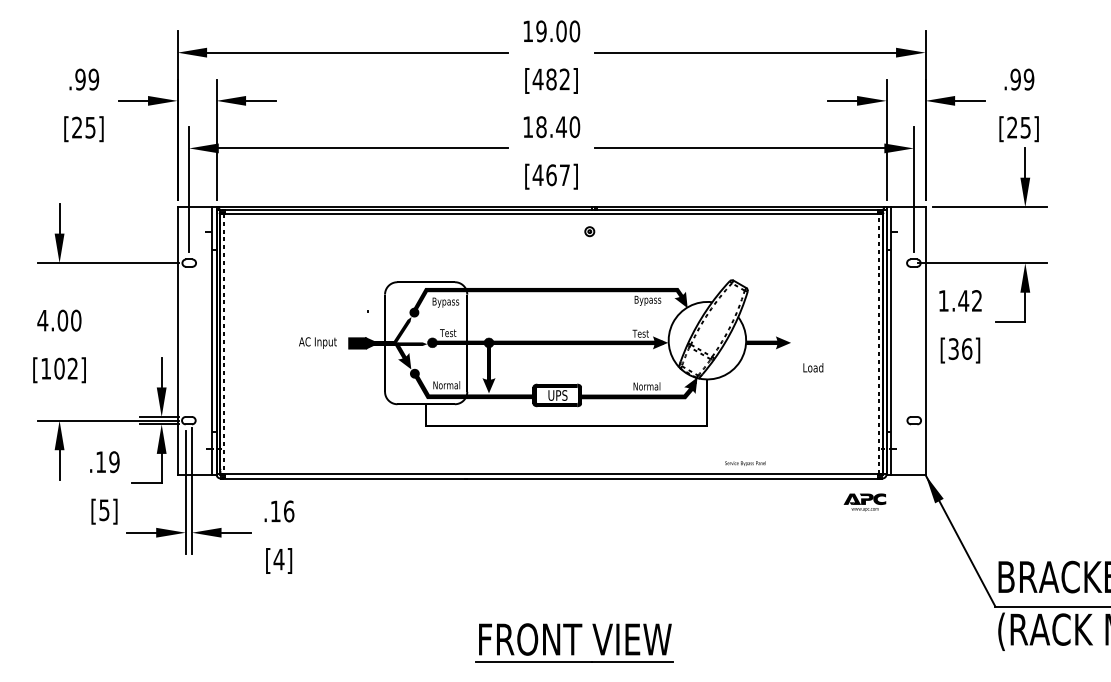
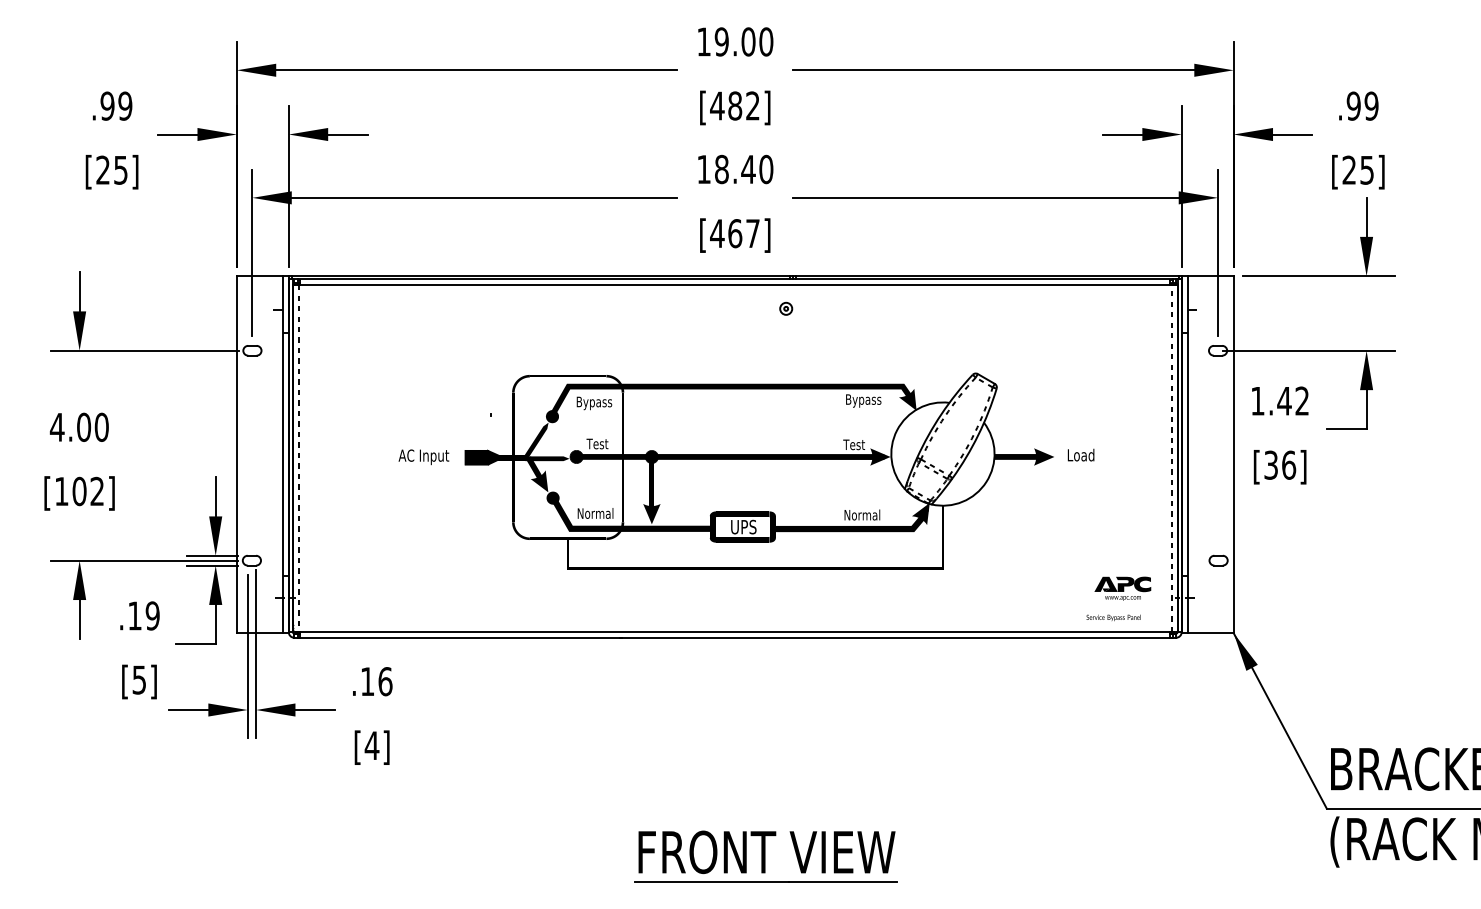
text: (812, 367) -> (1080, 454), moved
text: (745, 463) -> (1113, 617), moved
text: (864, 502) -> (1122, 588), moved

